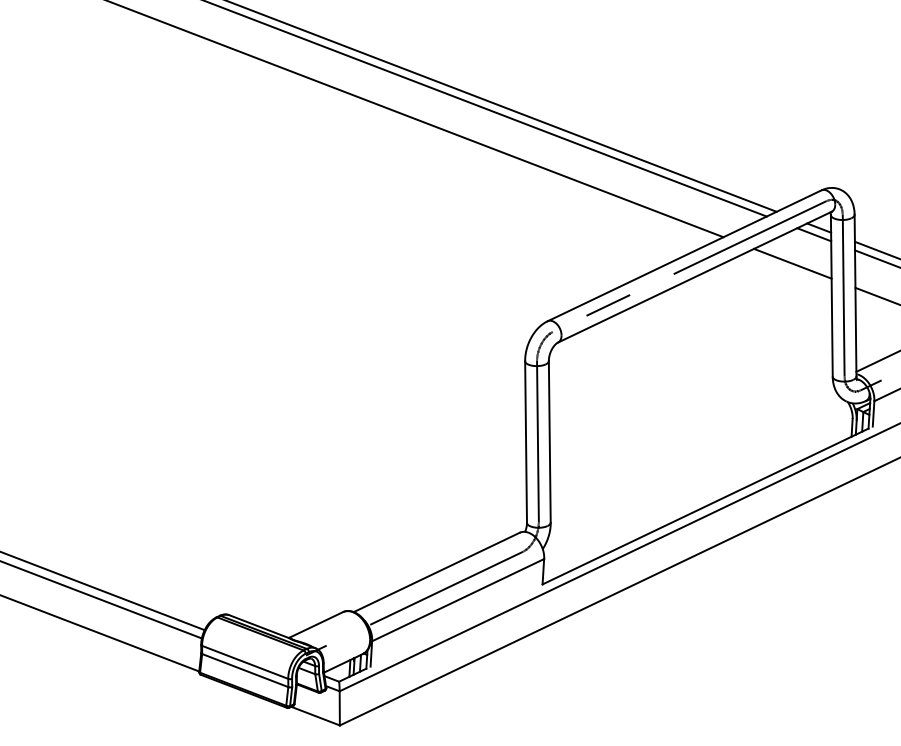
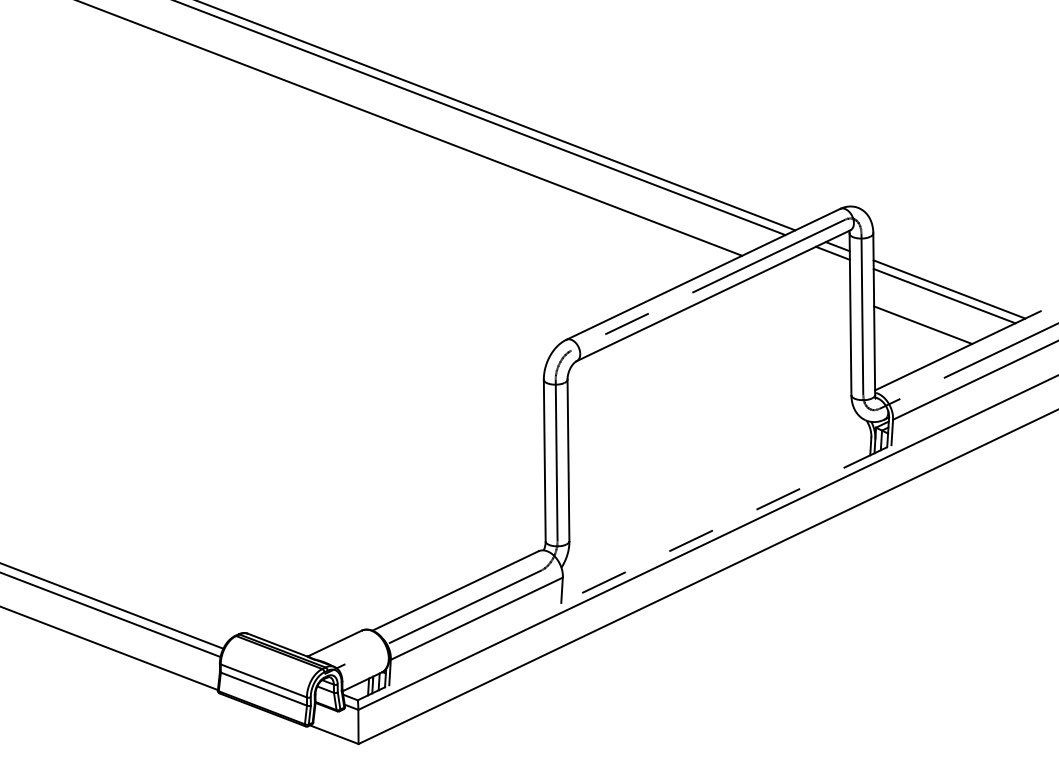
line: (792, 263) -> (811, 282), removed
line: (705, 506) -> (724, 525), solid -> dashed

